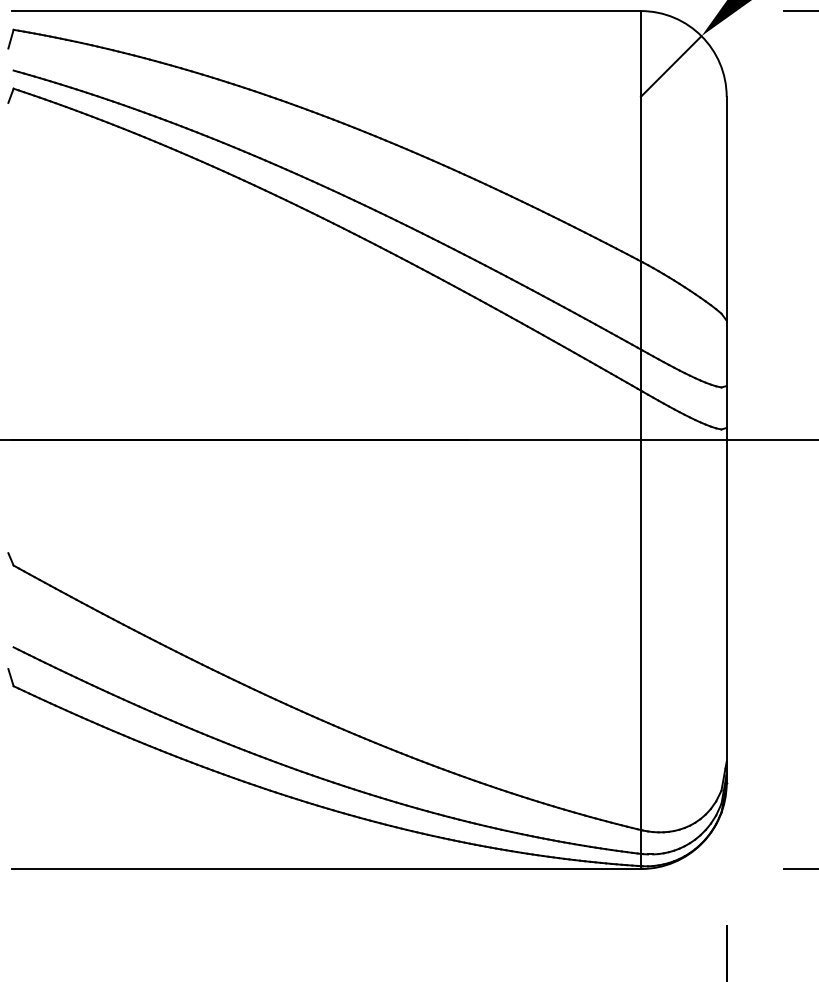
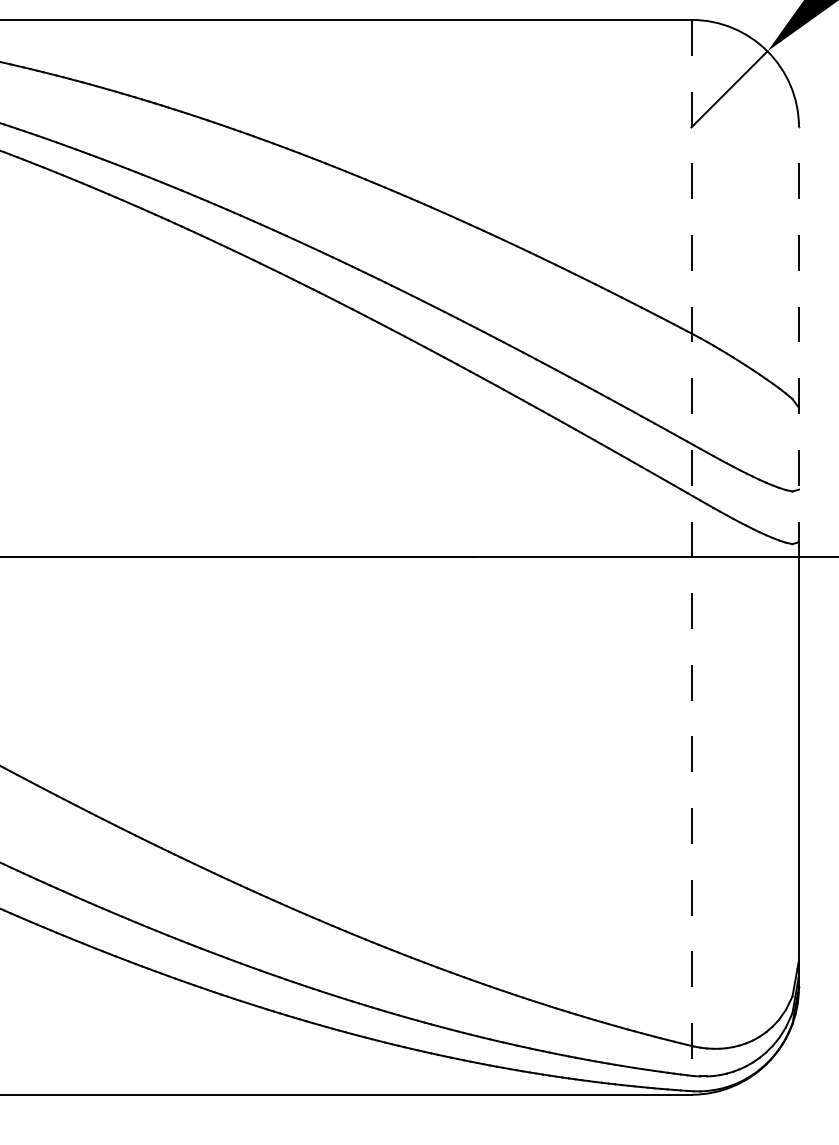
line: (726, 268) -> (798, 342), solid -> dashed
line: (640, 440) -> (691, 557), solid -> dashed

